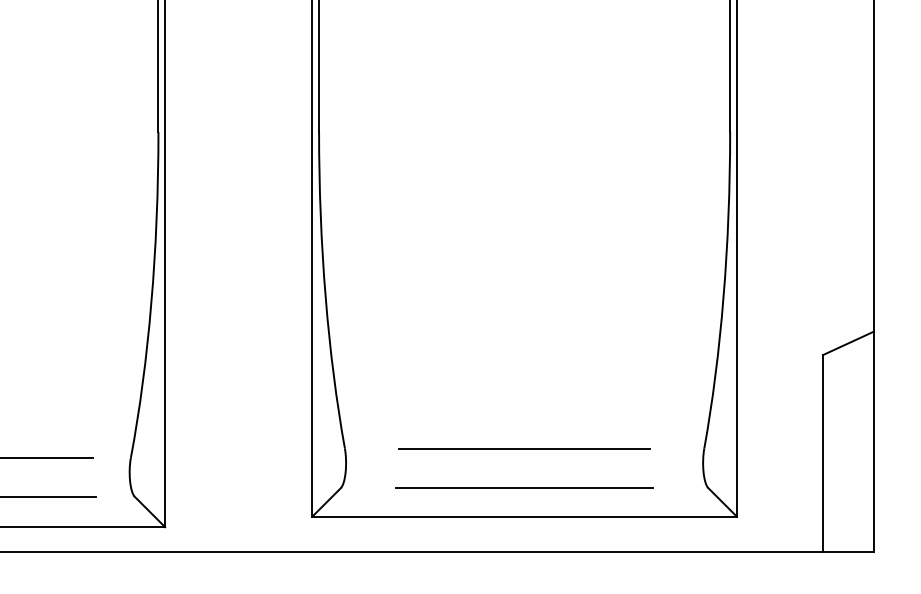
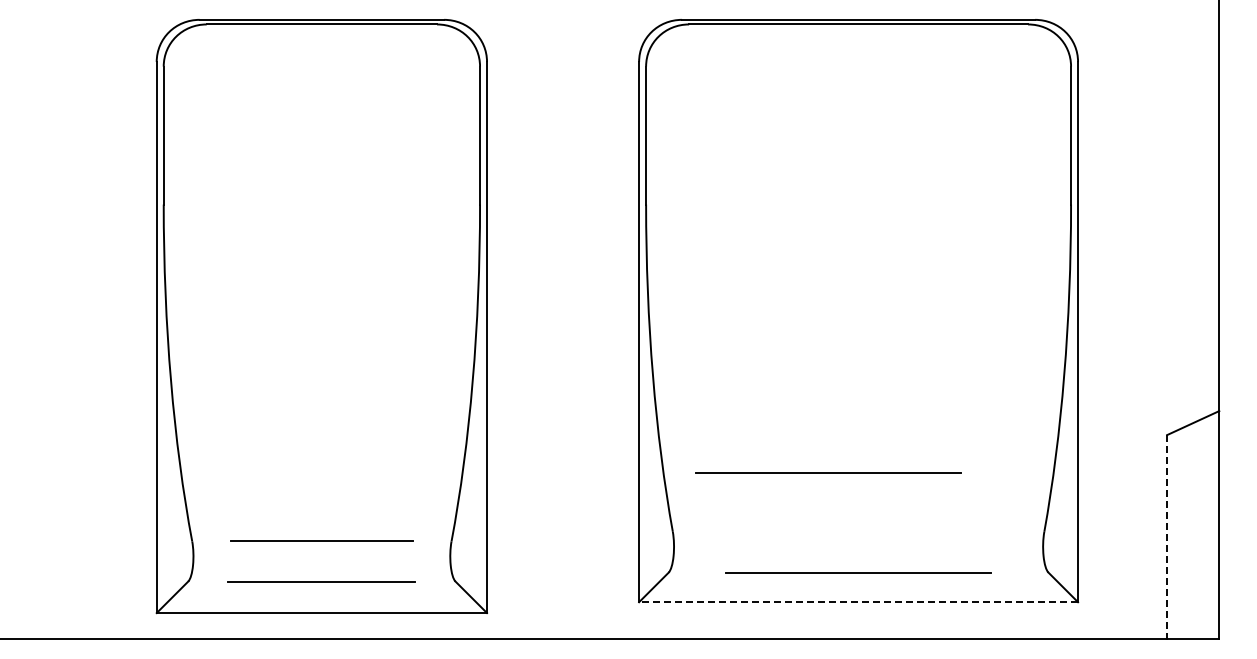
line: (495, 391) -> (828, 472), added
line: (524, 448) -> (858, 531), removed
line: (823, 454) -> (1167, 537), solid -> dashed
line: (524, 516) -> (858, 602), solid -> dashed

